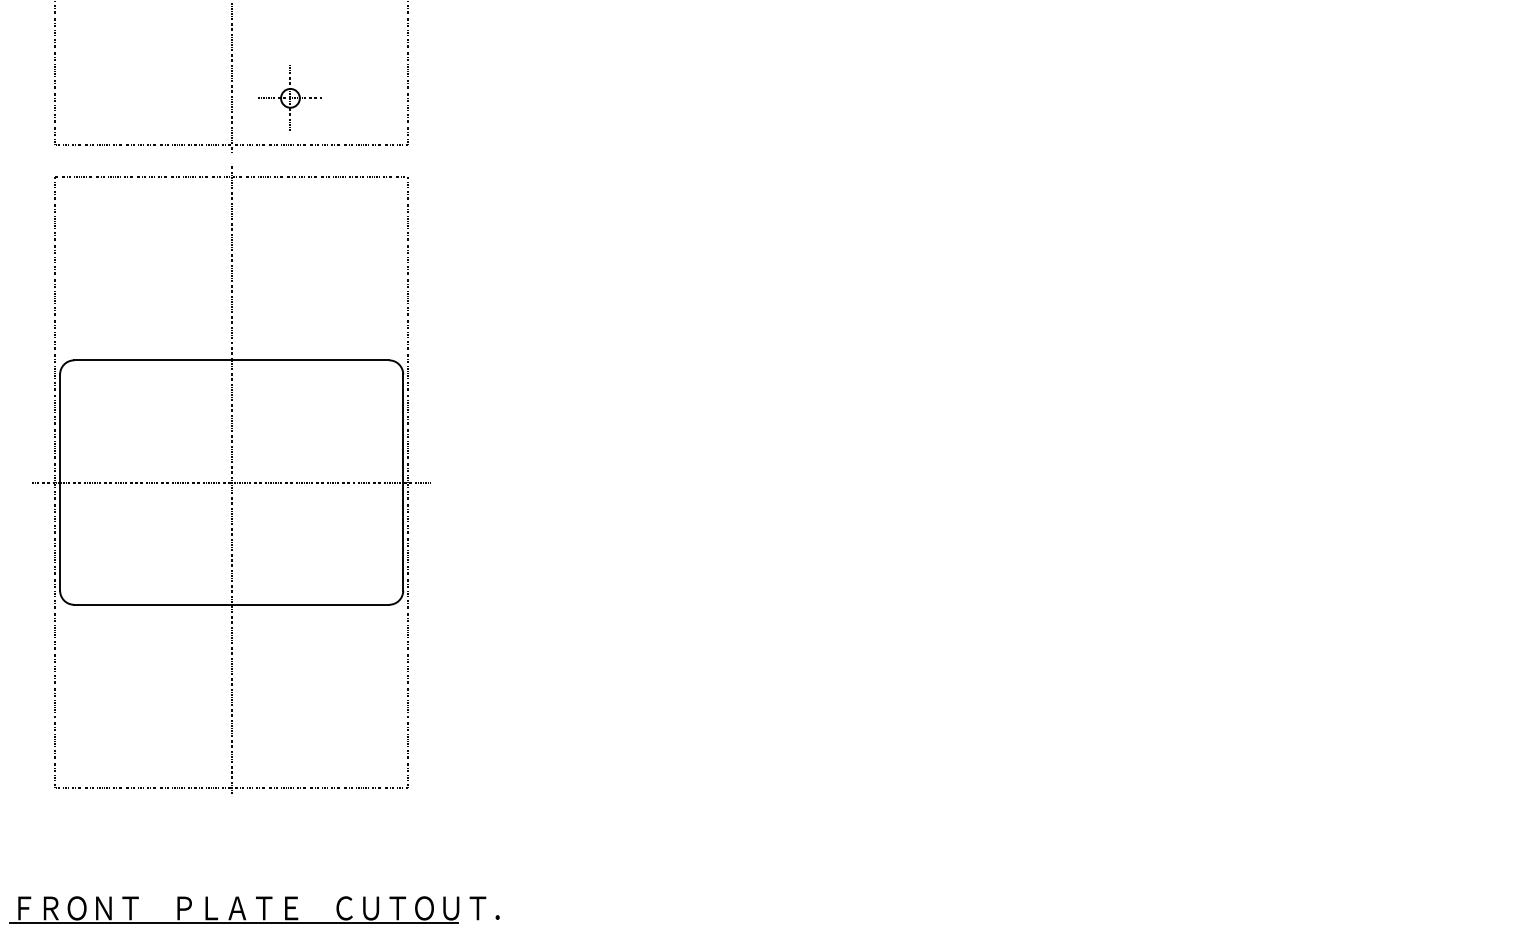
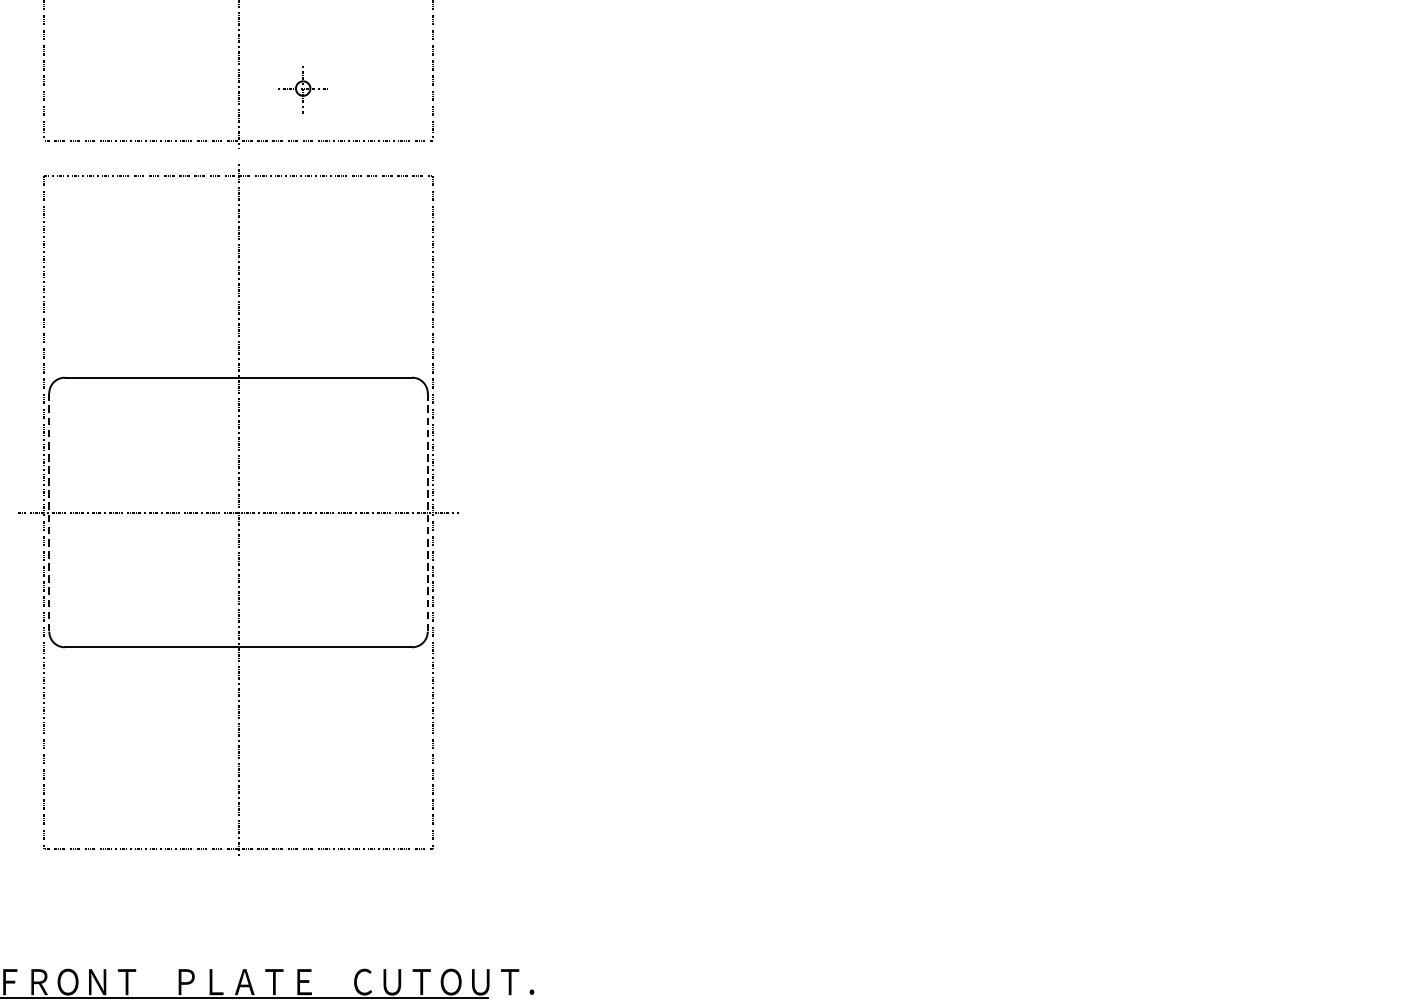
part: (289, 97) -> (302, 87), size x0.7
line: (60, 483) -> (49, 513), solid -> dashed
line: (403, 483) -> (428, 513), solid -> dashed

